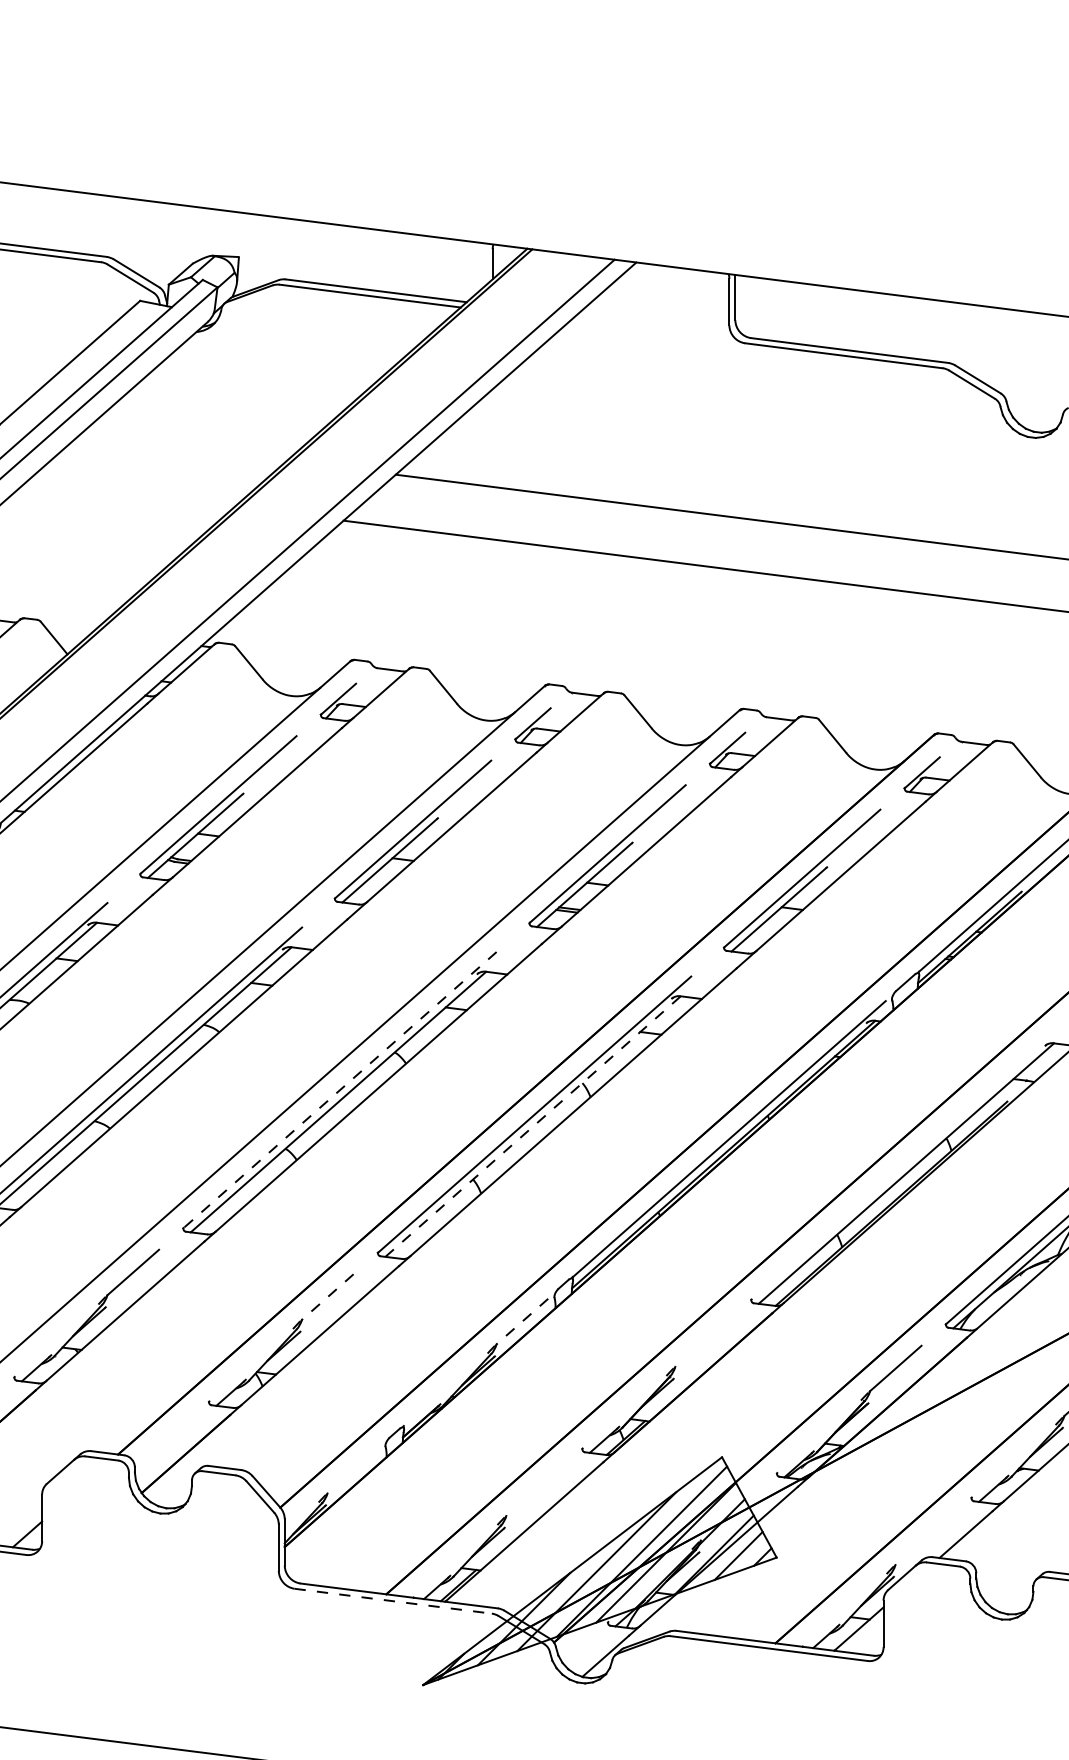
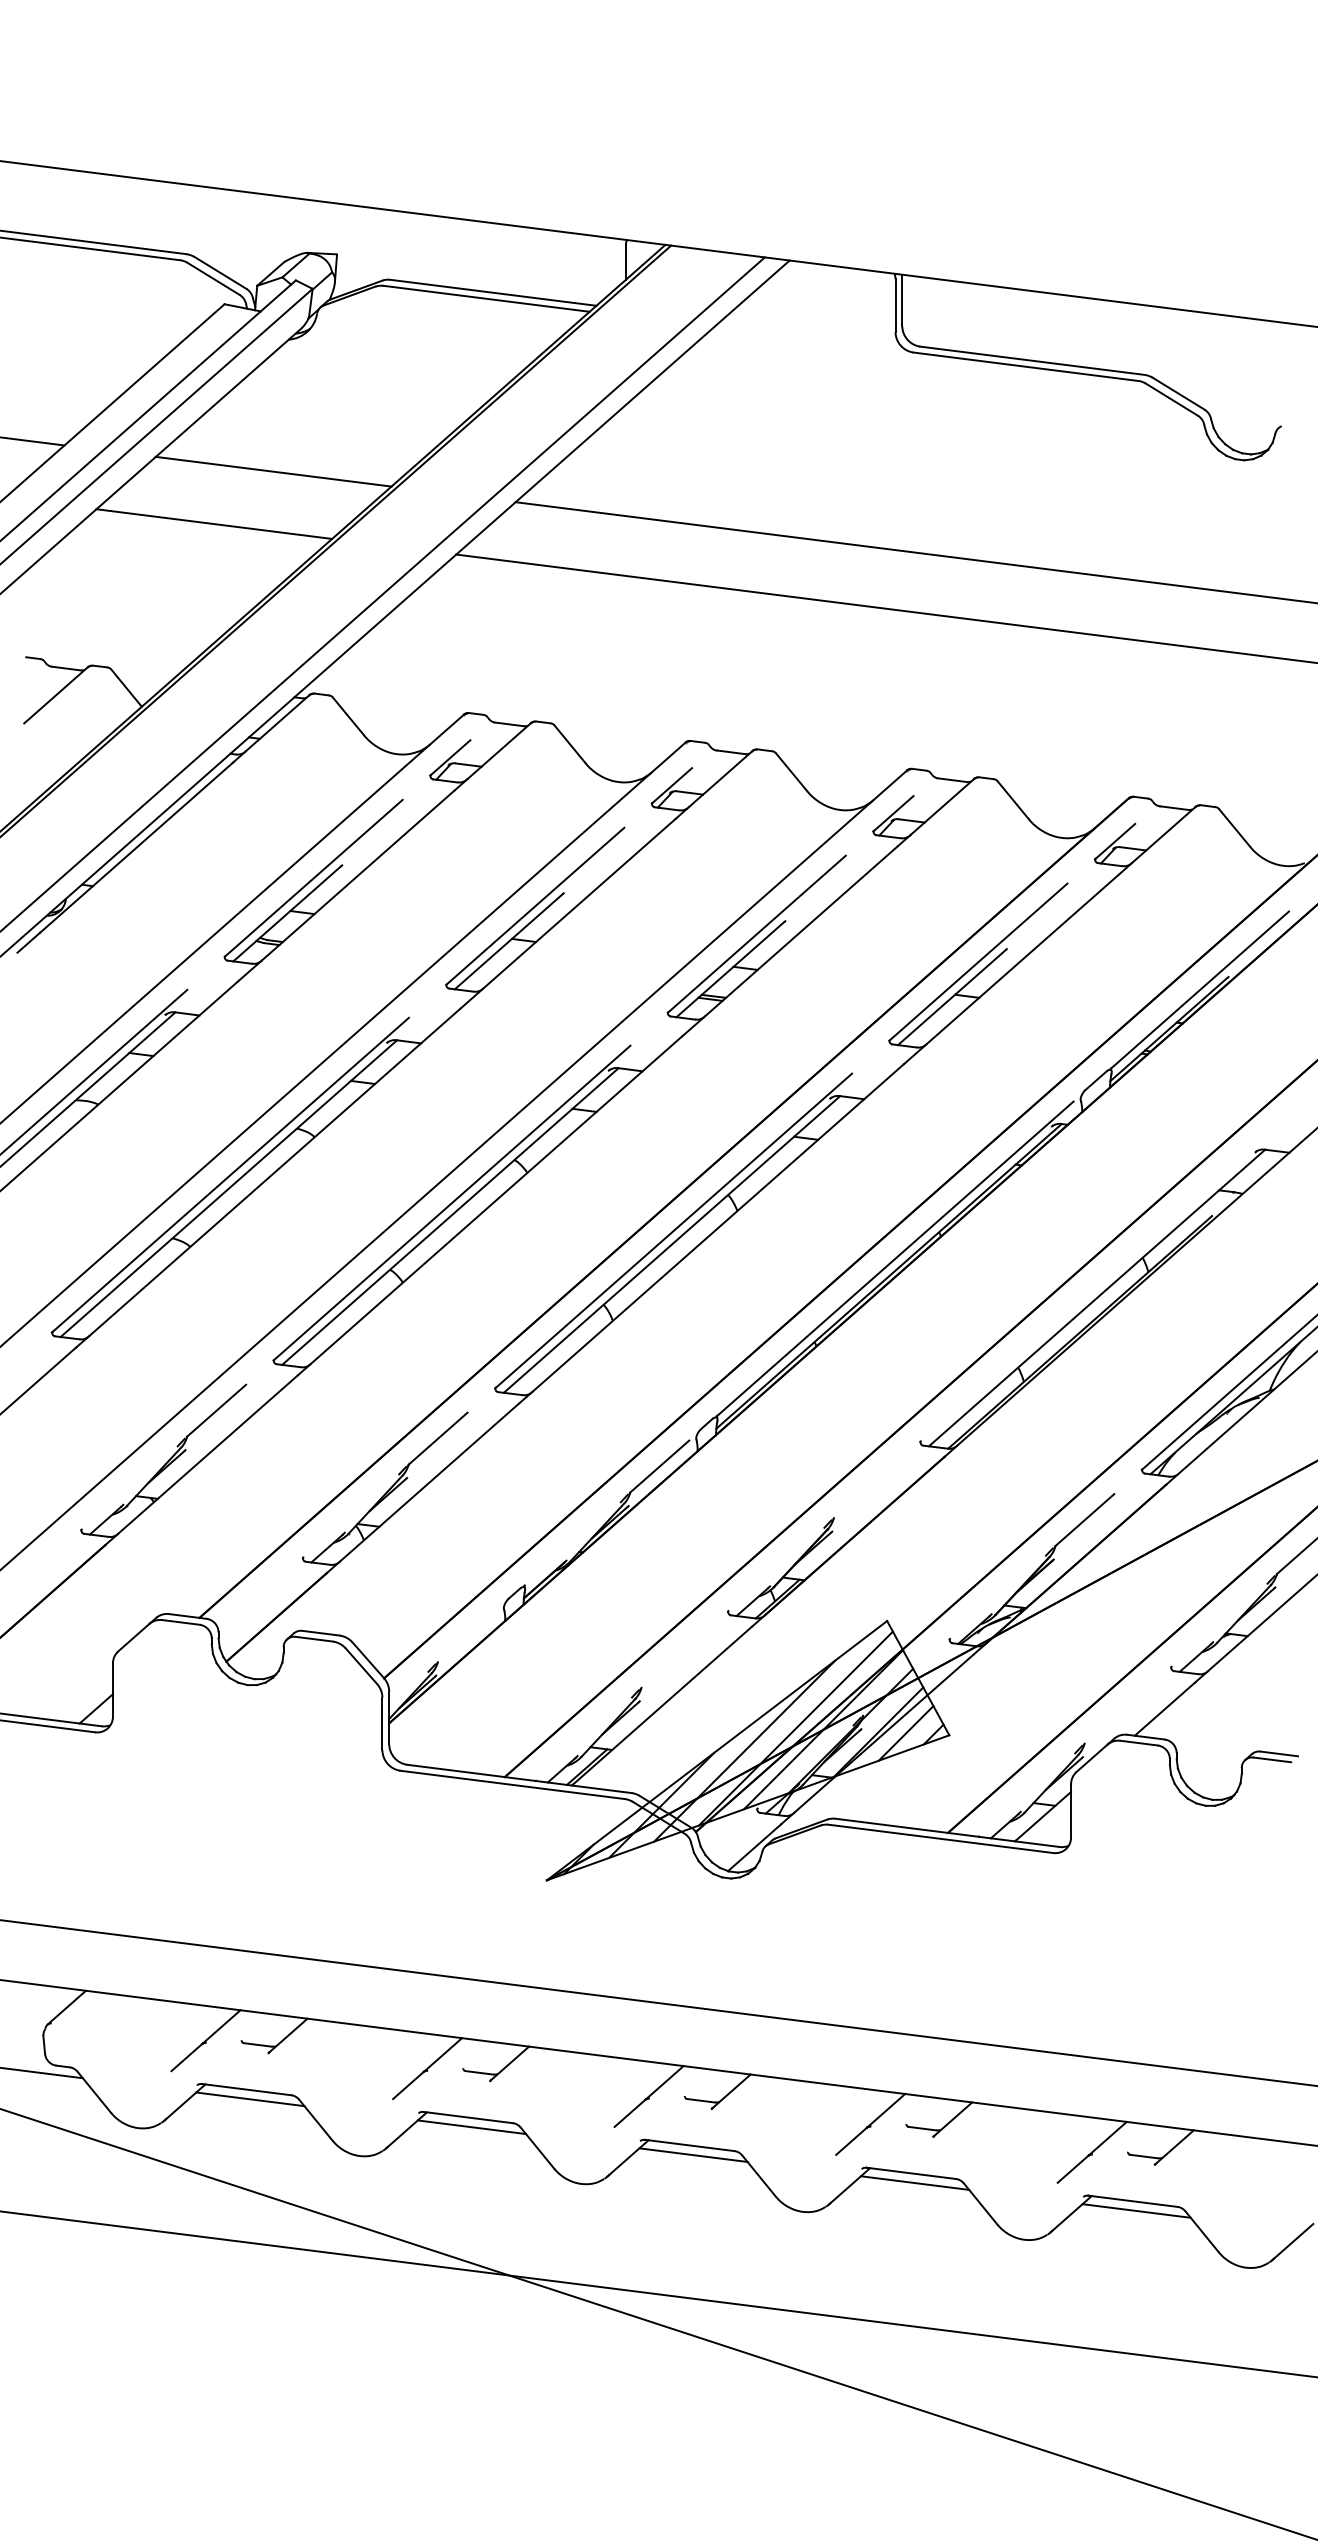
line: (183, 447) -> (273, 471), added
line: (131, 493) -> (214, 523), added
line: (340, 1090) -> (452, 1203), dashed -> solid
line: (533, 1126) -> (672, 1244), dashed -> solid
line: (327, 1296) -> (437, 1438), dashed -> solid
line: (522, 1321) -> (659, 1466), dashed -> solid
line: (393, 1600) -> (513, 1784), dashed -> solid

